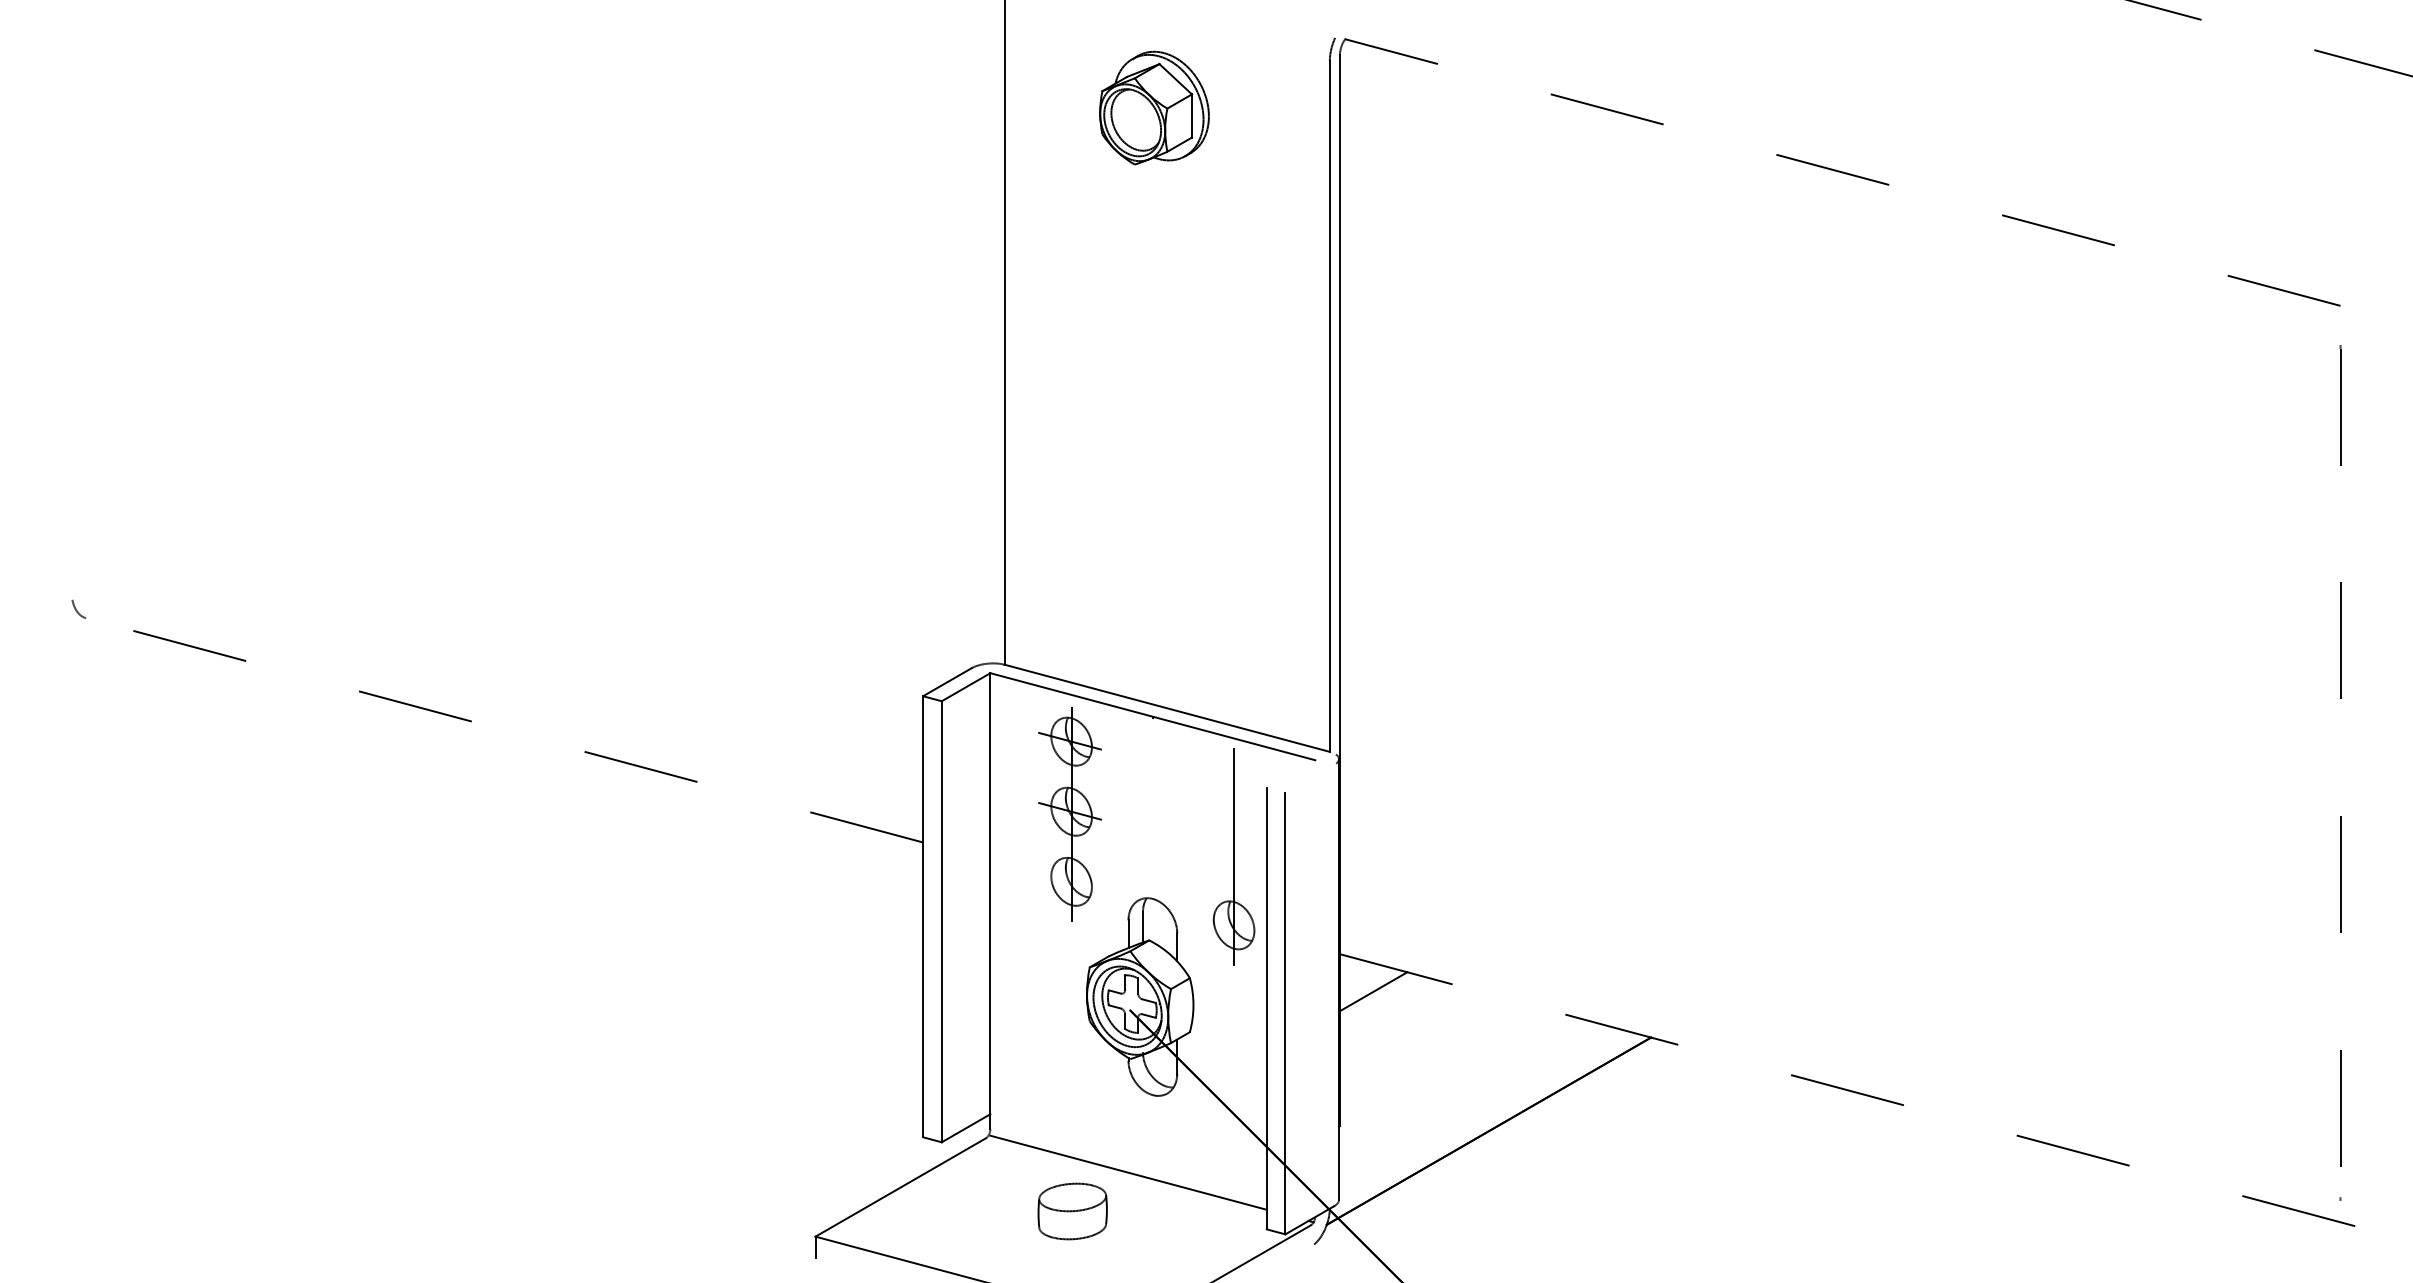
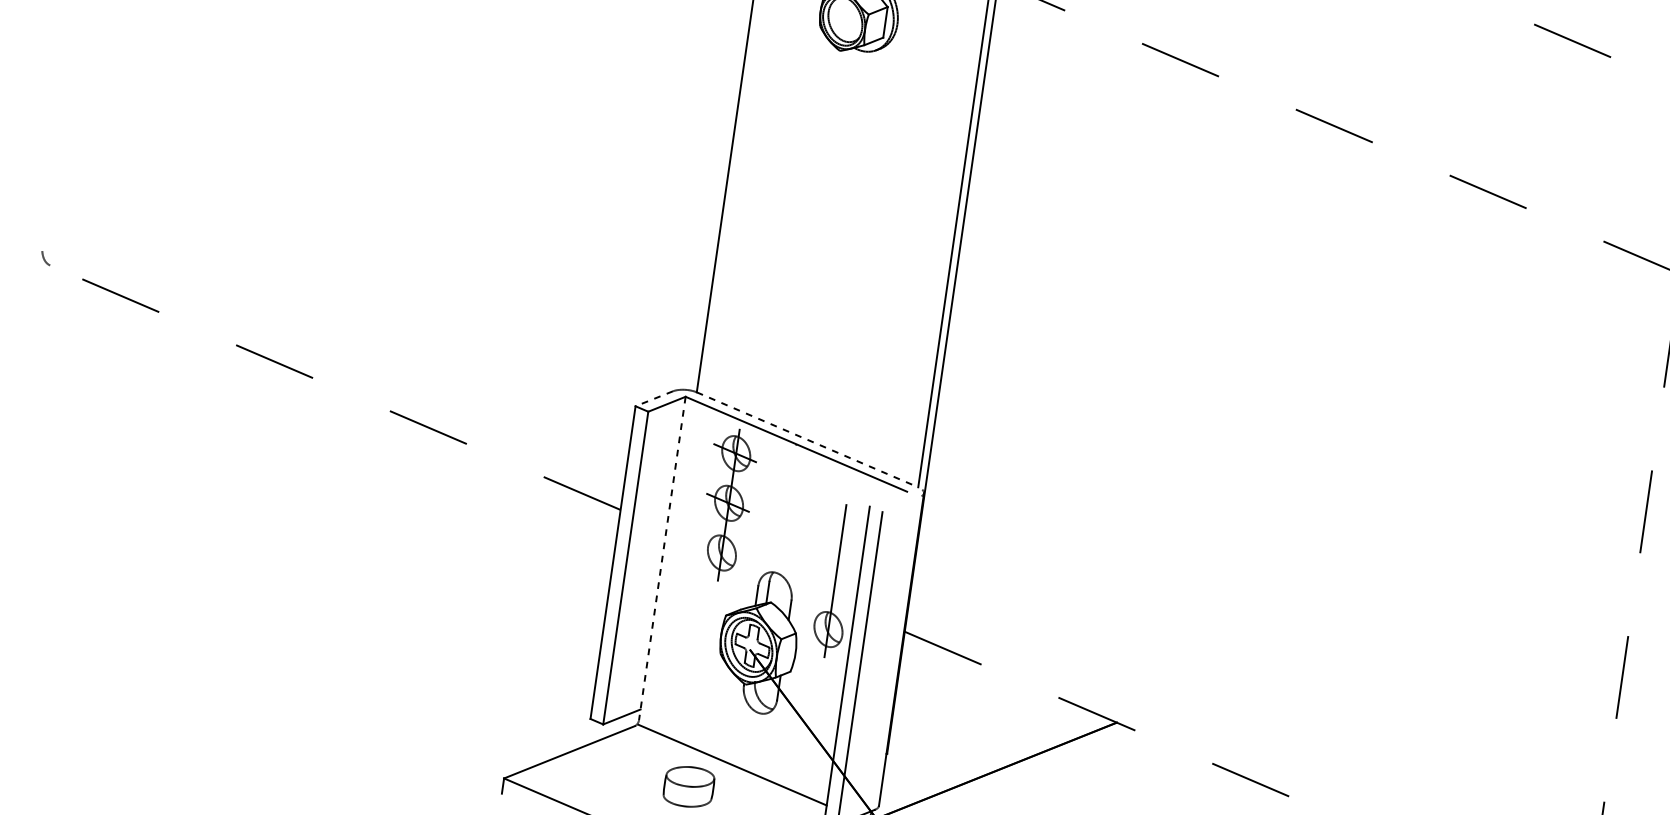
line: (946, 682) -> (653, 398), solid -> dashed
line: (1167, 708) -> (807, 439), solid -> dashed
part: (1233, 856) -> (835, 580), moved
line: (990, 901) -> (662, 558), solid -> dashed
line: (1373, 991) -> (924, 661), removed

